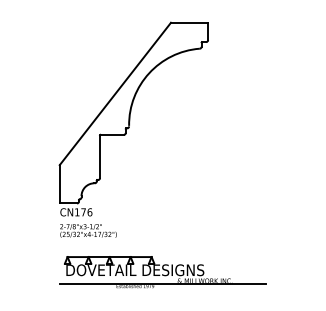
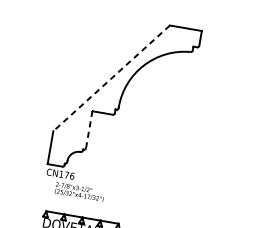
line: (115, 94) -> (111, 78), solid -> dashed
line: (100, 156) -> (89, 129), solid -> dashed
text: (88, 230) -> (79, 191), moved

